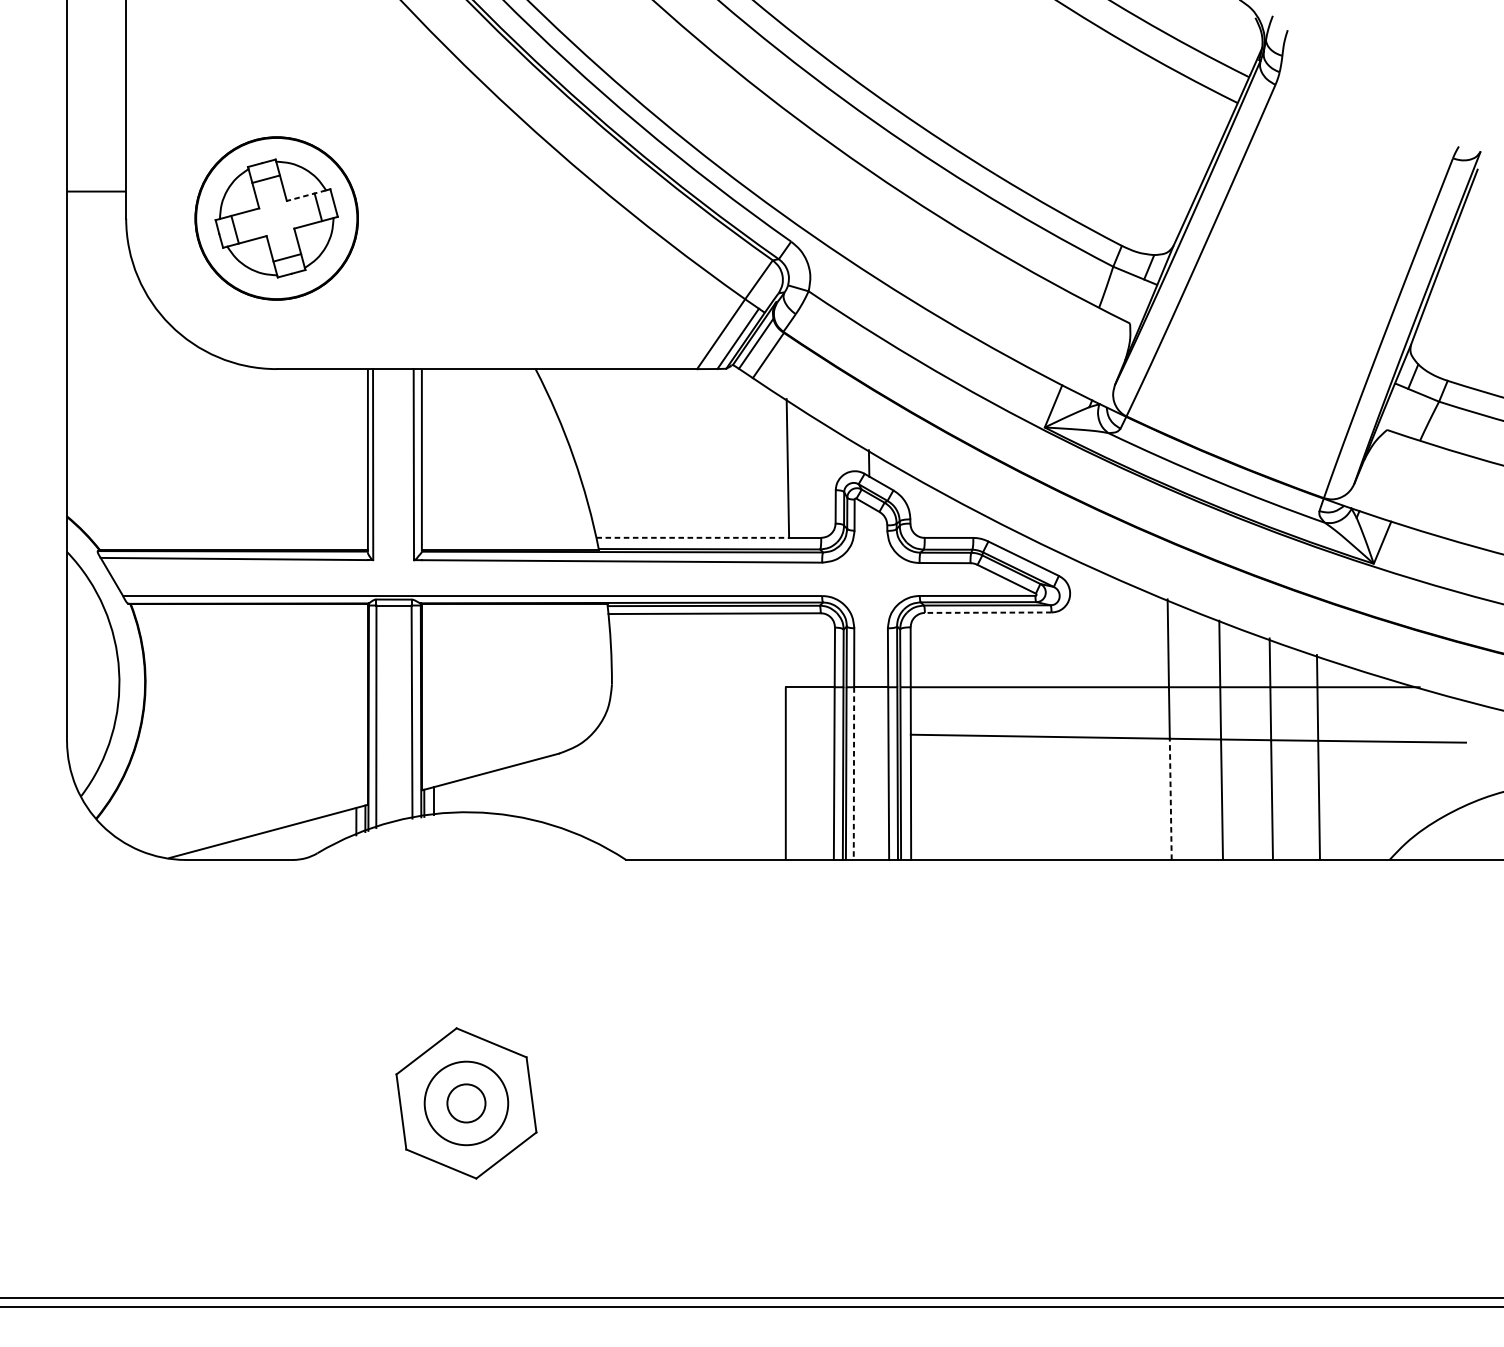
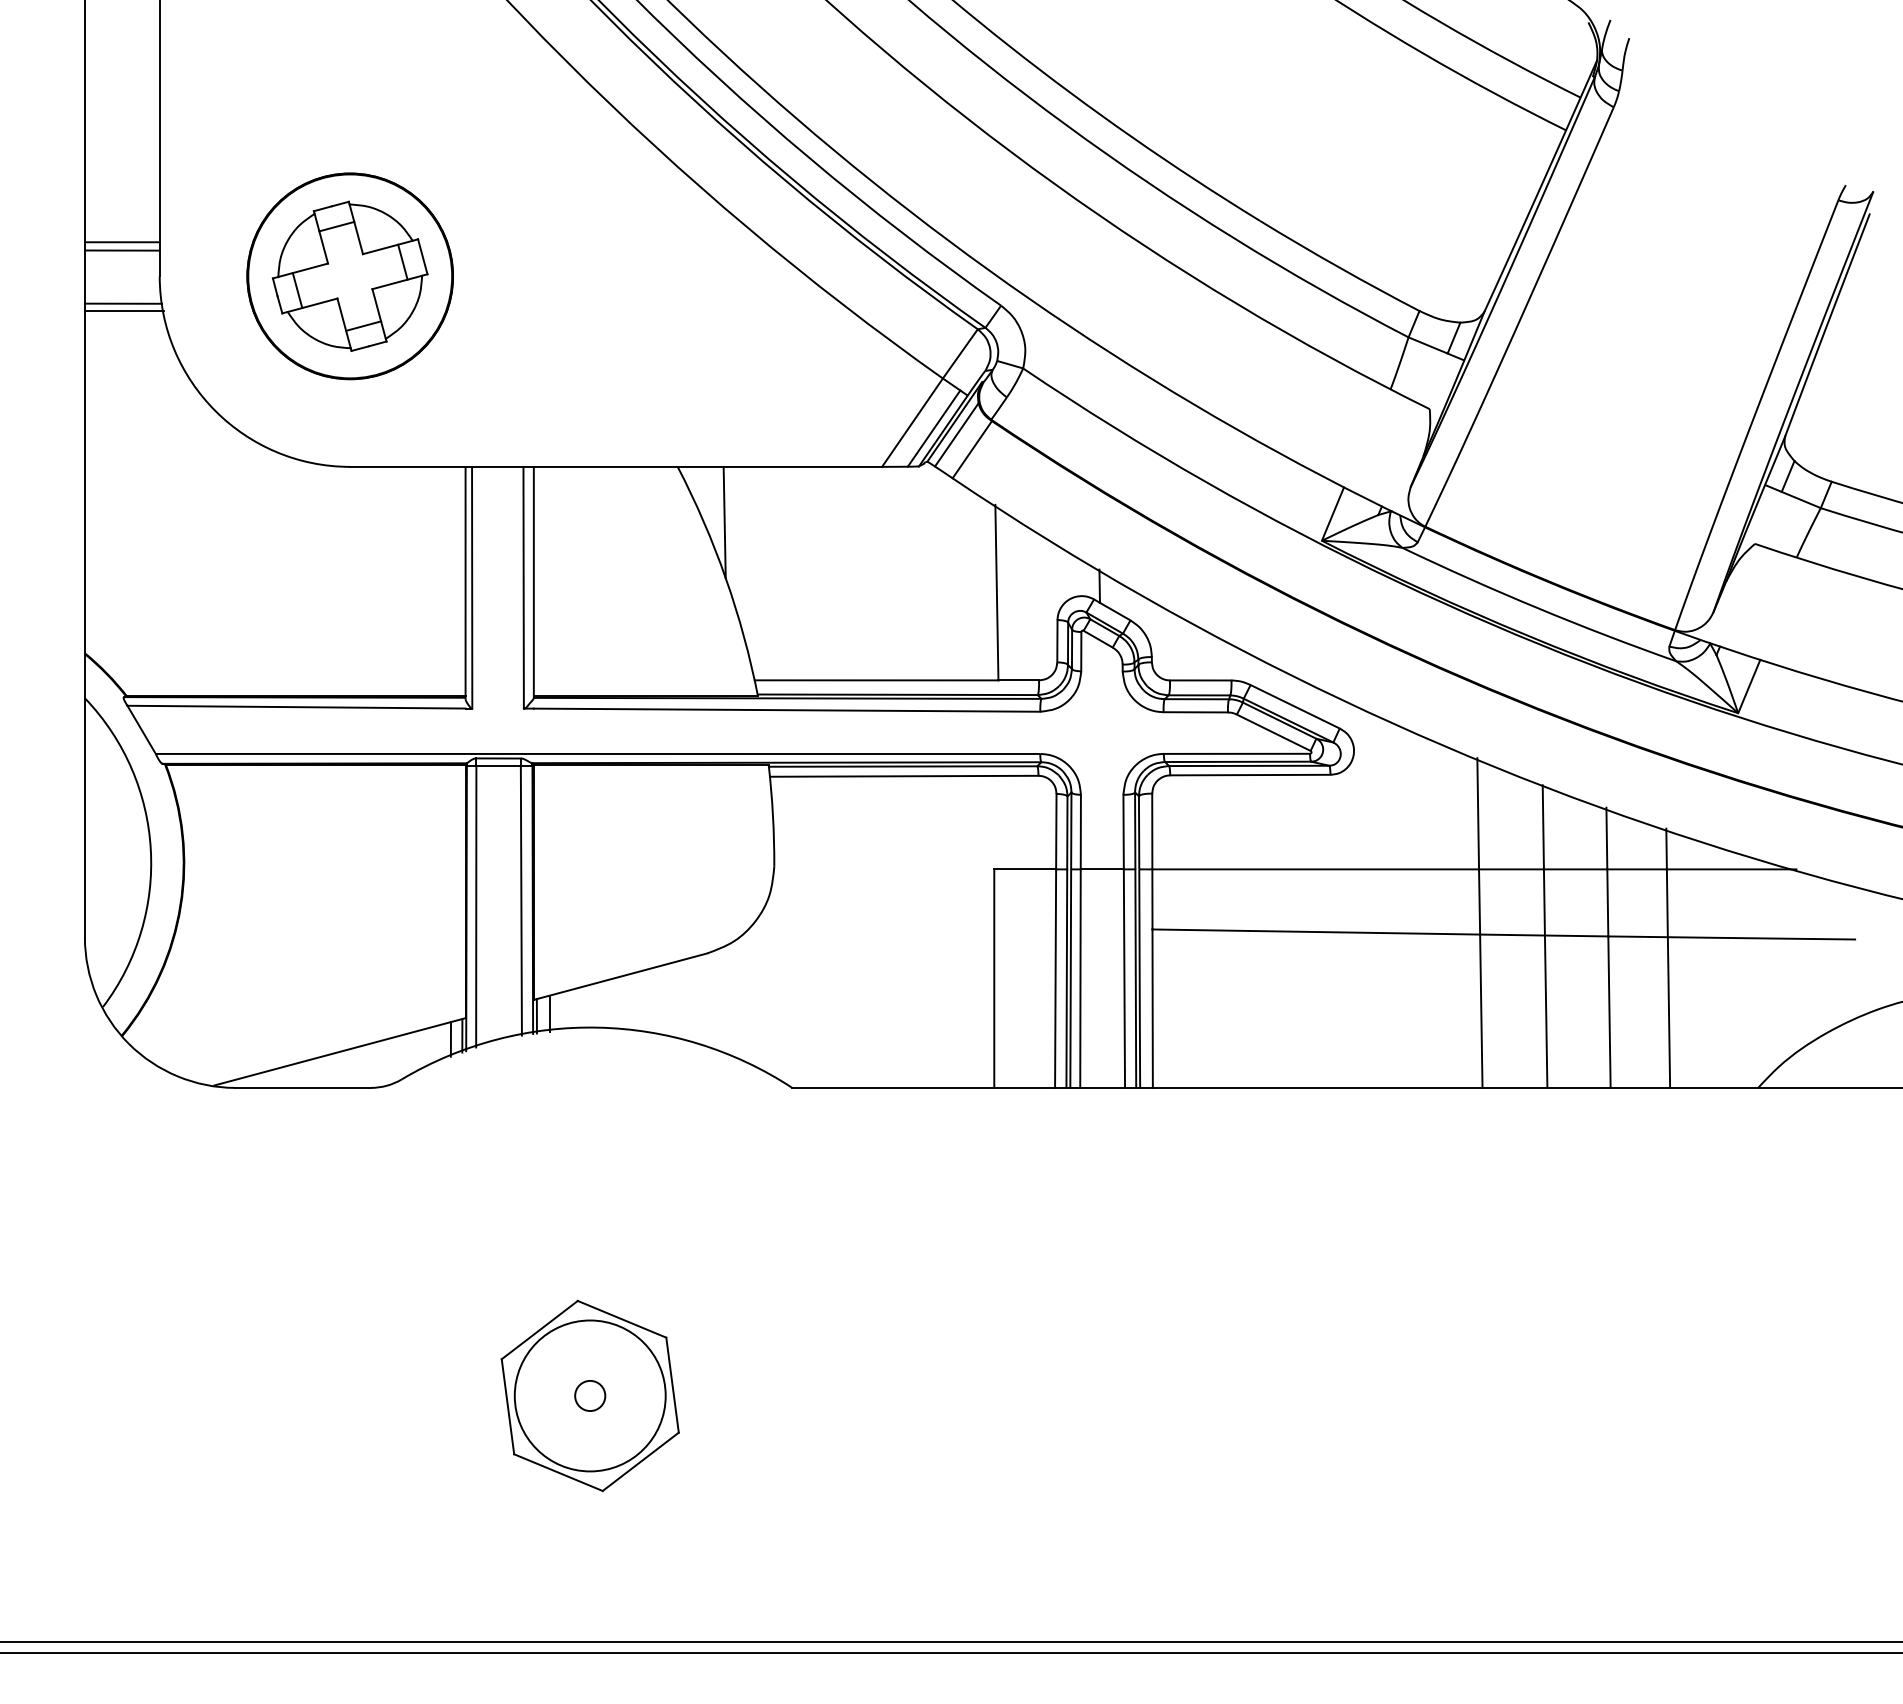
line: (306, 195) -> (387, 247), dashed -> solid
line: (95, 198) -> (121, 250), added
line: (97, 239) -> (123, 303), added
line: (97, 245) -> (123, 310), added
line: (572, 412) -> (724, 521), added
line: (692, 537) -> (876, 680), dashed -> solid
line: (987, 613) -> (1249, 775), dashed -> solid
line: (853, 774) -> (1080, 979), dashed -> solid
line: (1170, 799) -> (1481, 1011), dashed -> solid
circle: (465, 1103) -> (589, 1395), size x1.43
circle: (466, 1103) -> (590, 1395), size x0.62

